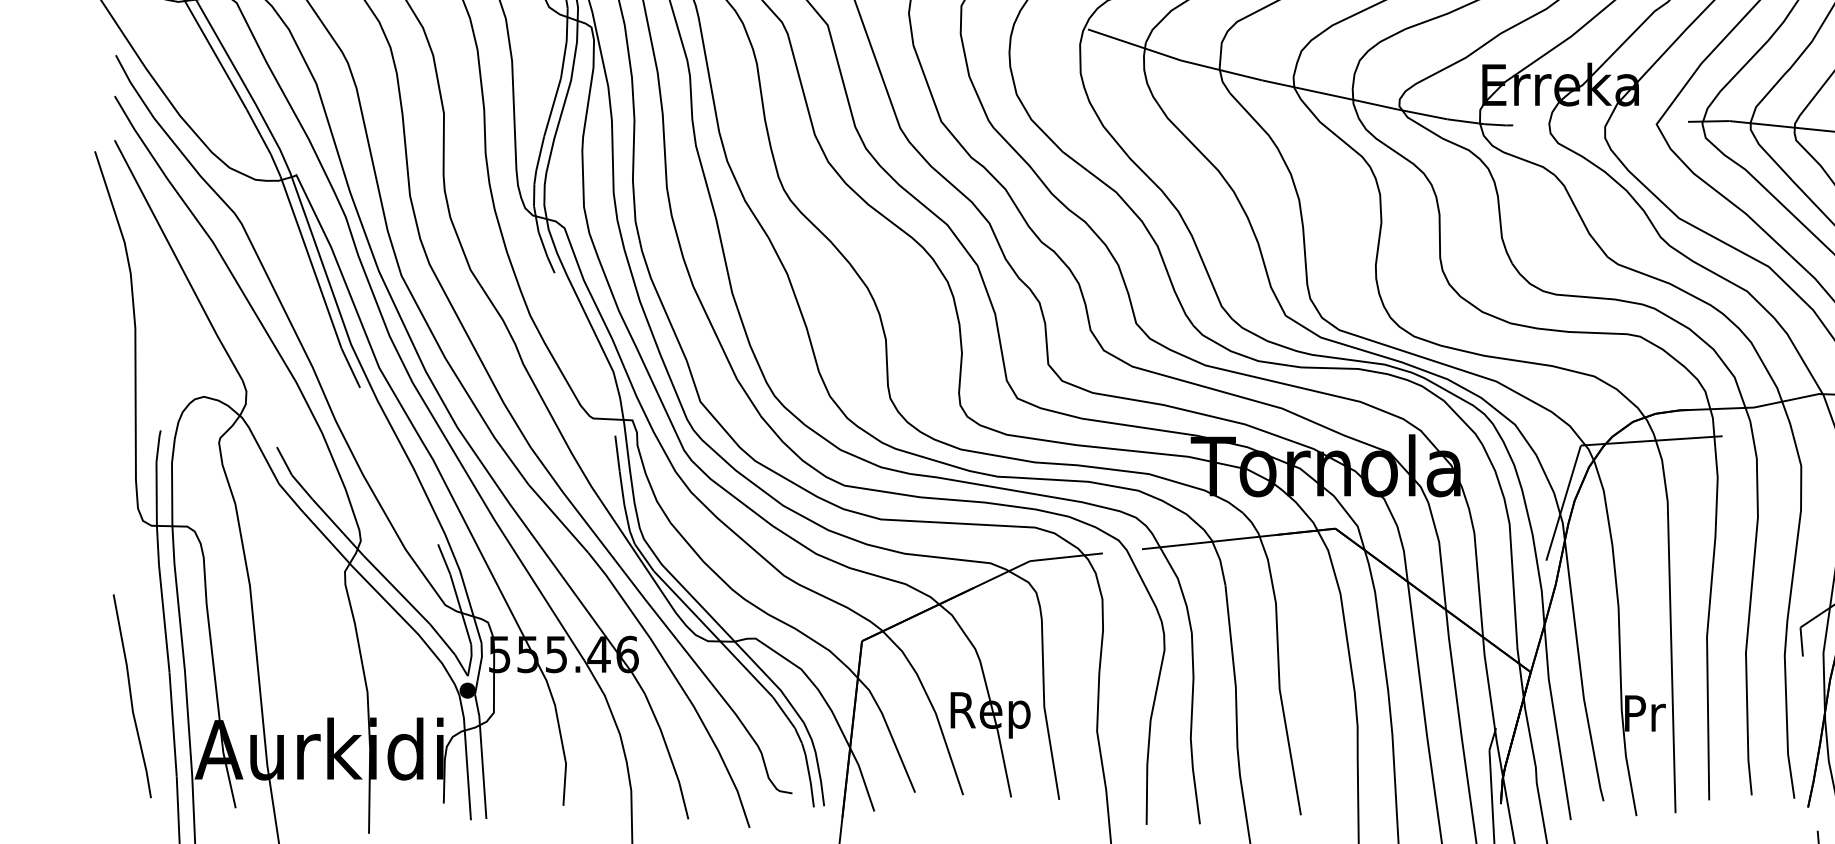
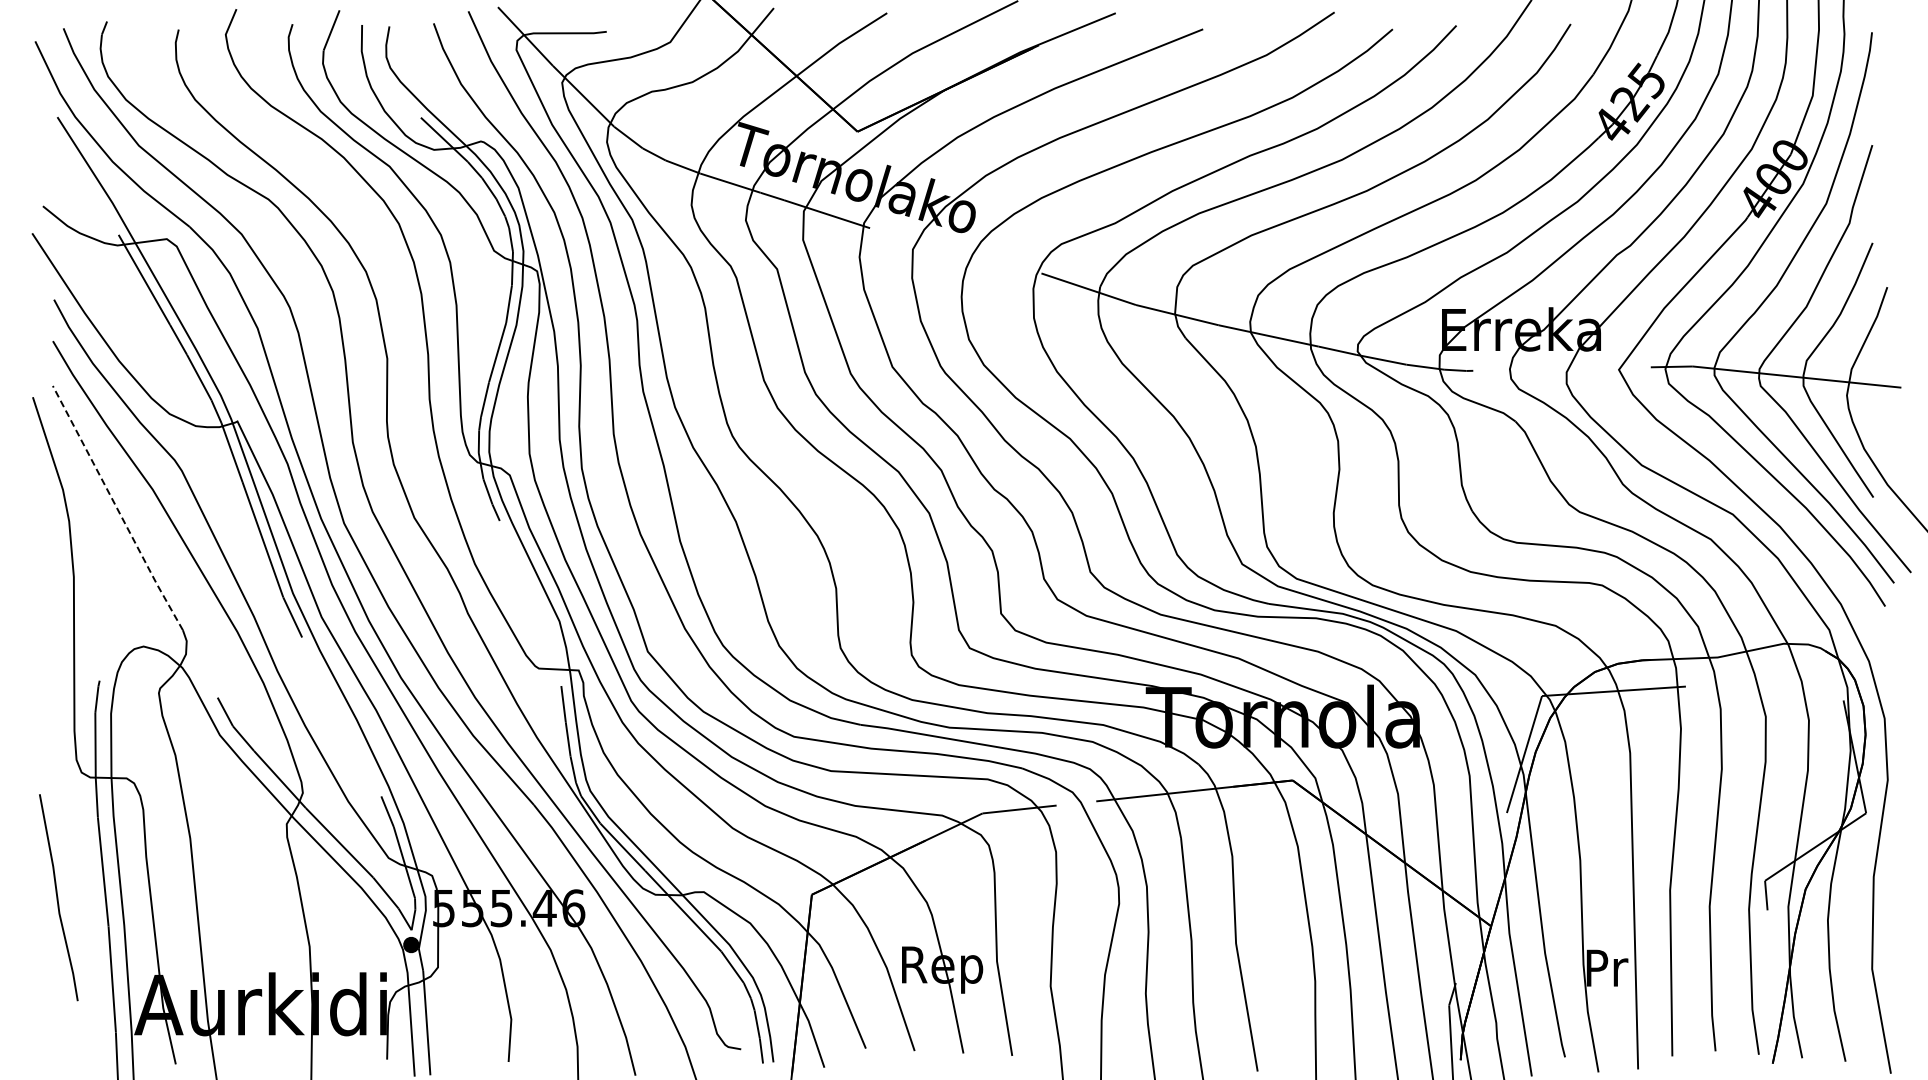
line: (178, 260) -> (117, 508), solid -> dashed
line: (132, 696) -> (58, 897), moved

